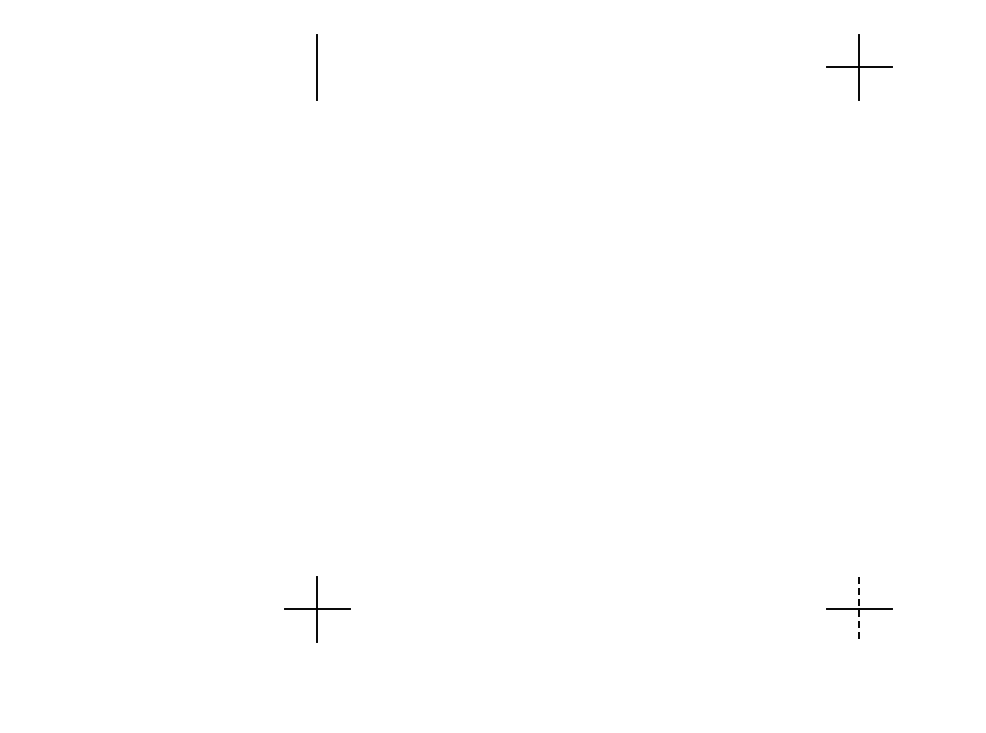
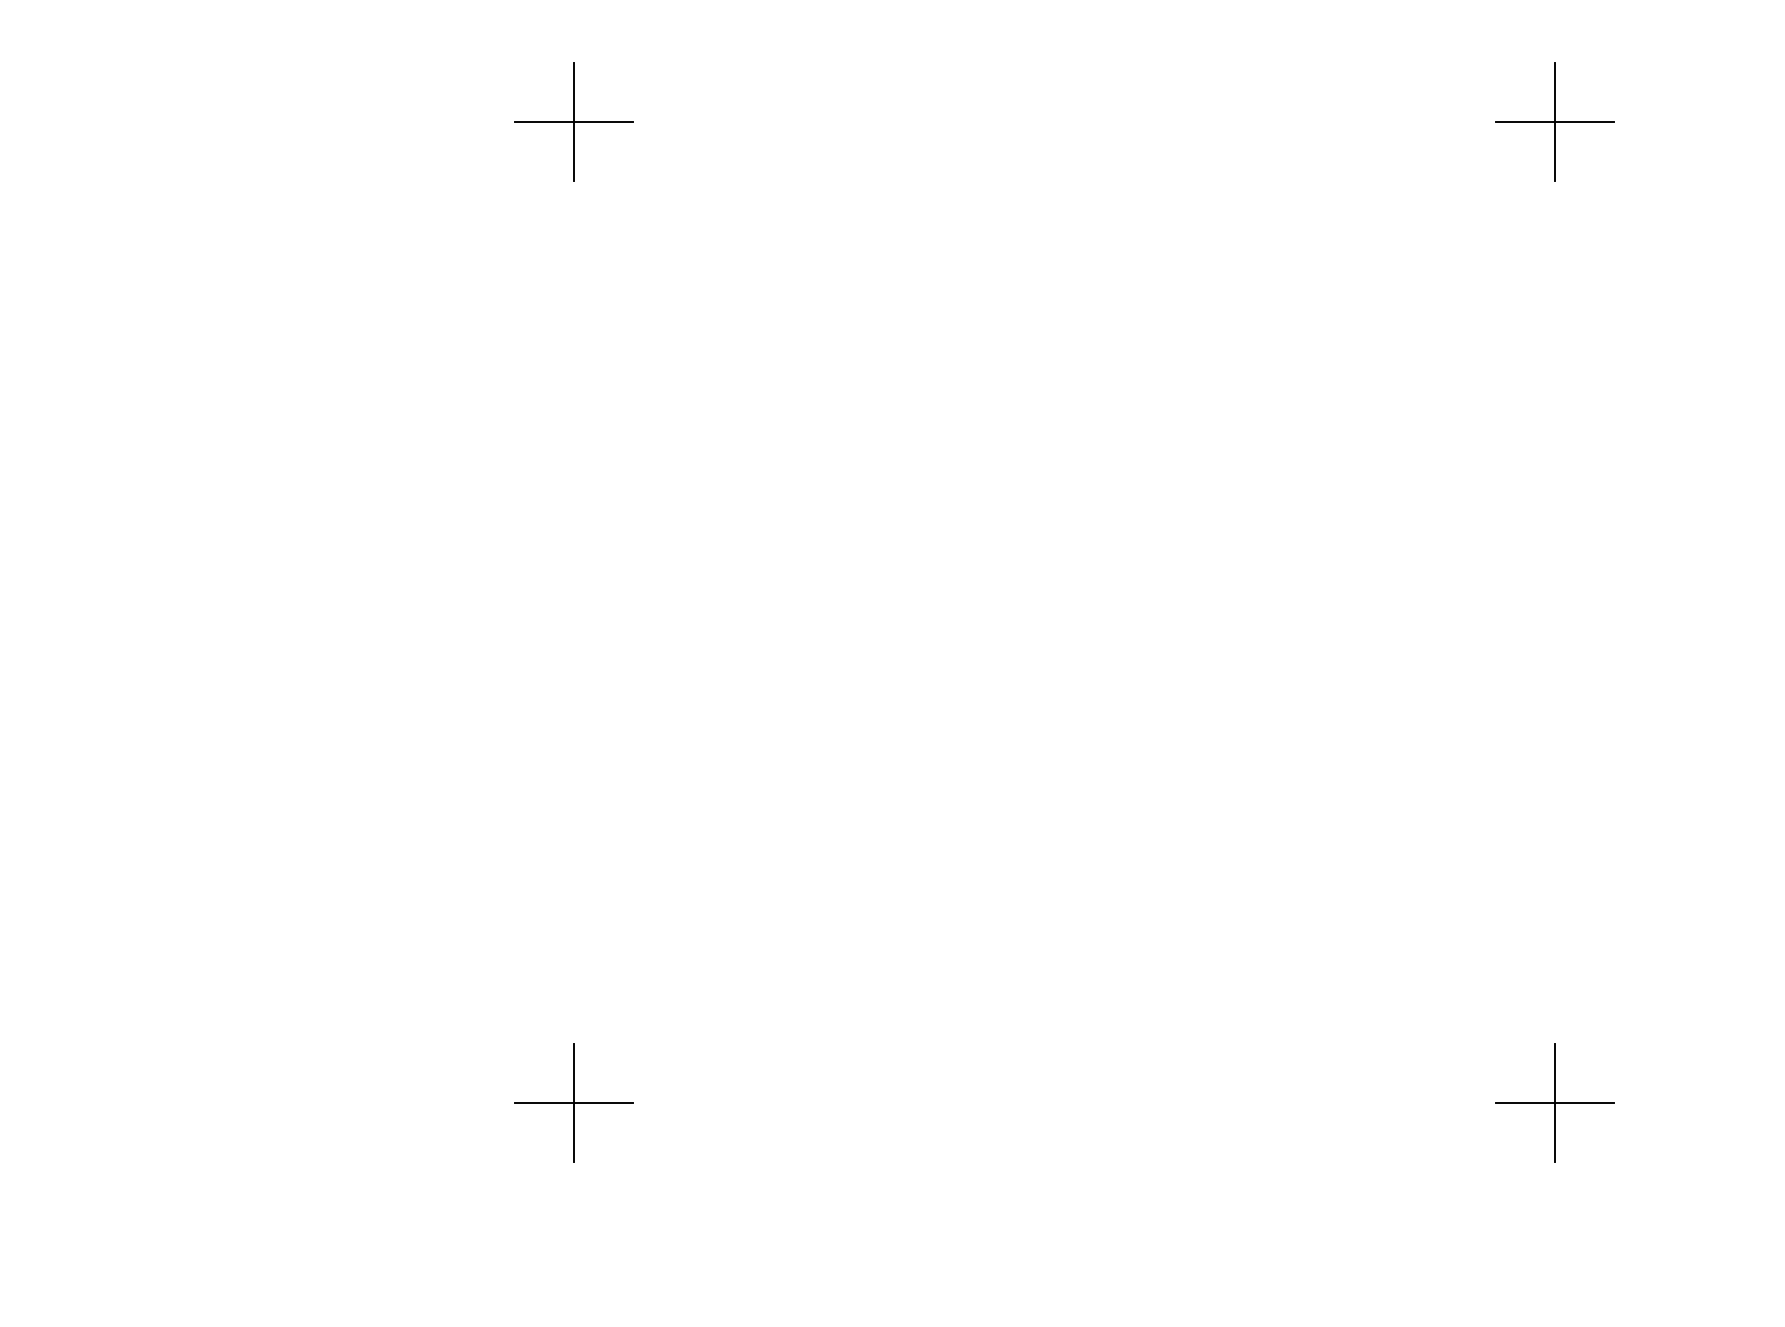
line: (316, 67) -> (573, 122), added
line: (859, 609) -> (1555, 1103), dashed -> solid

